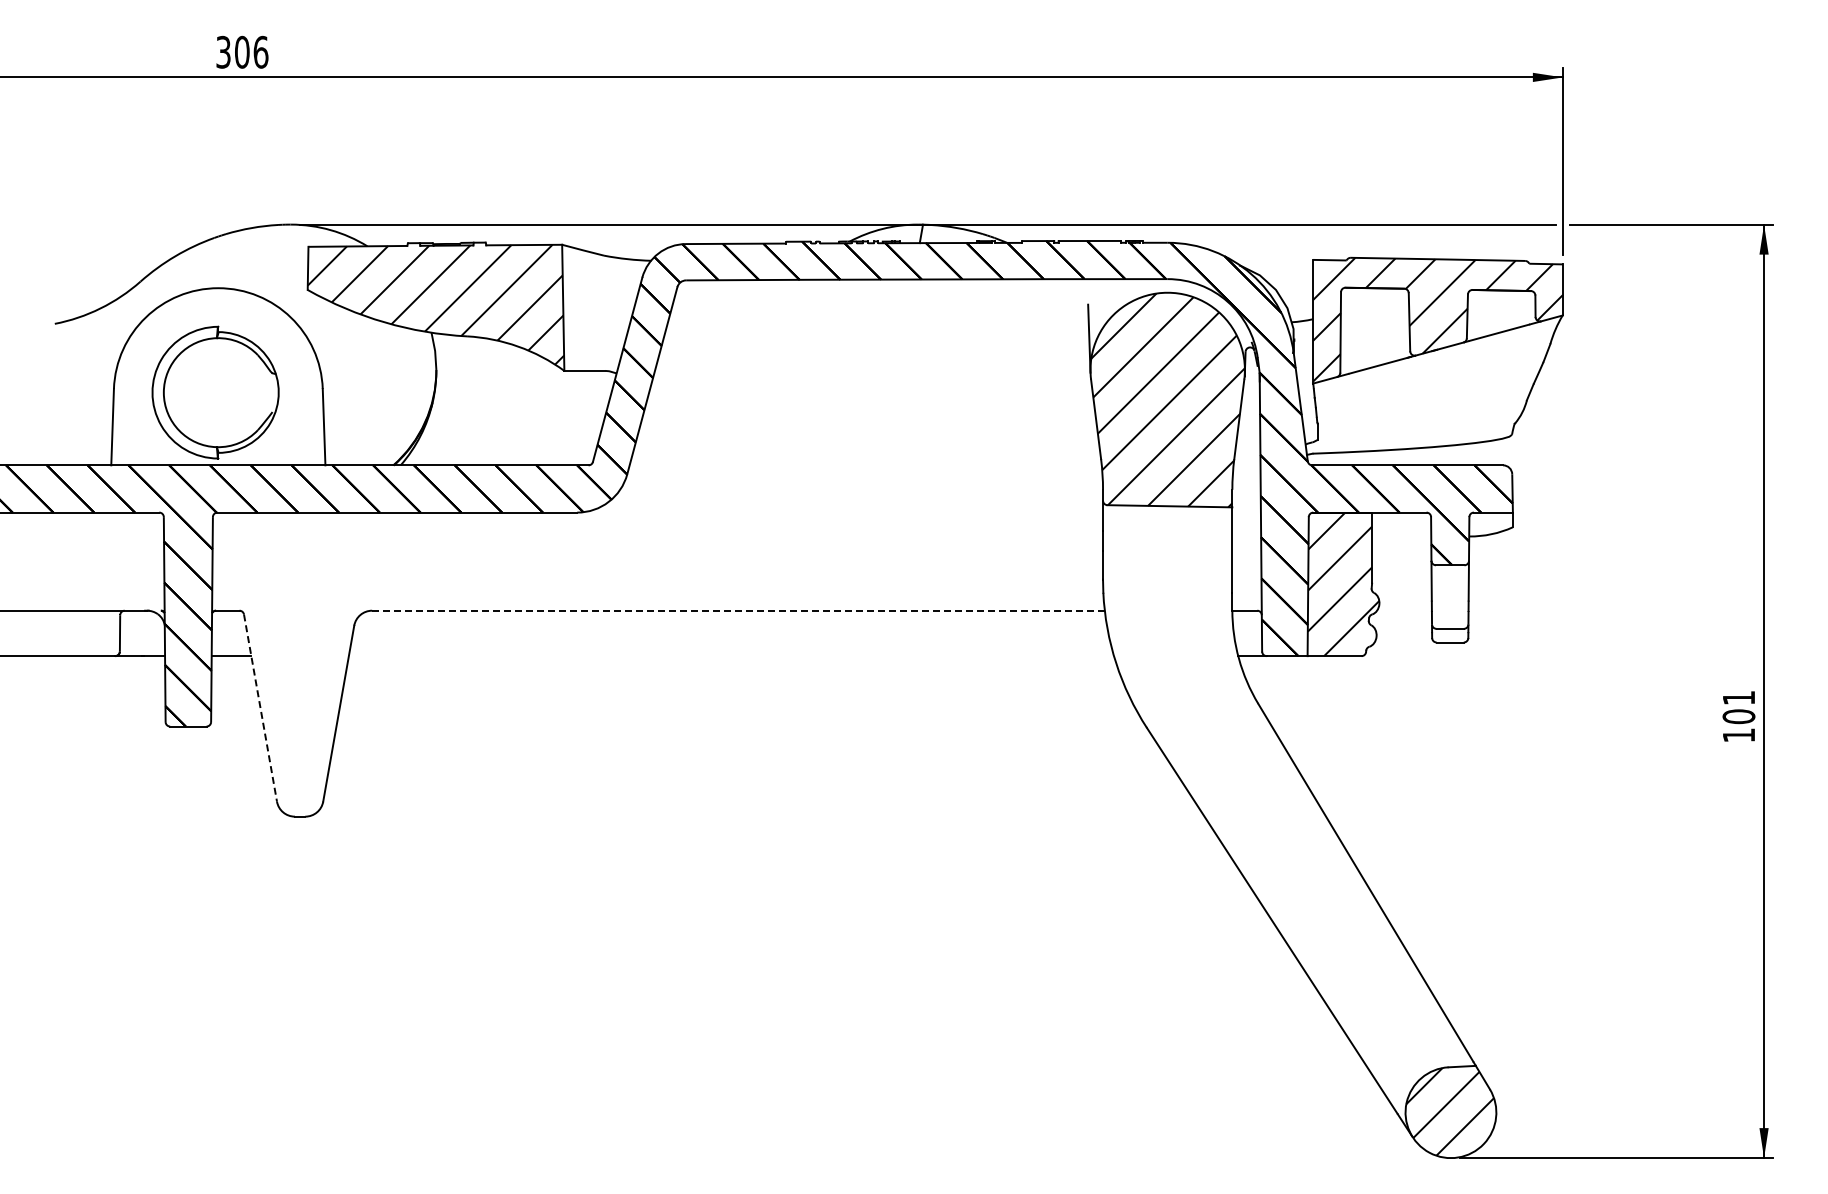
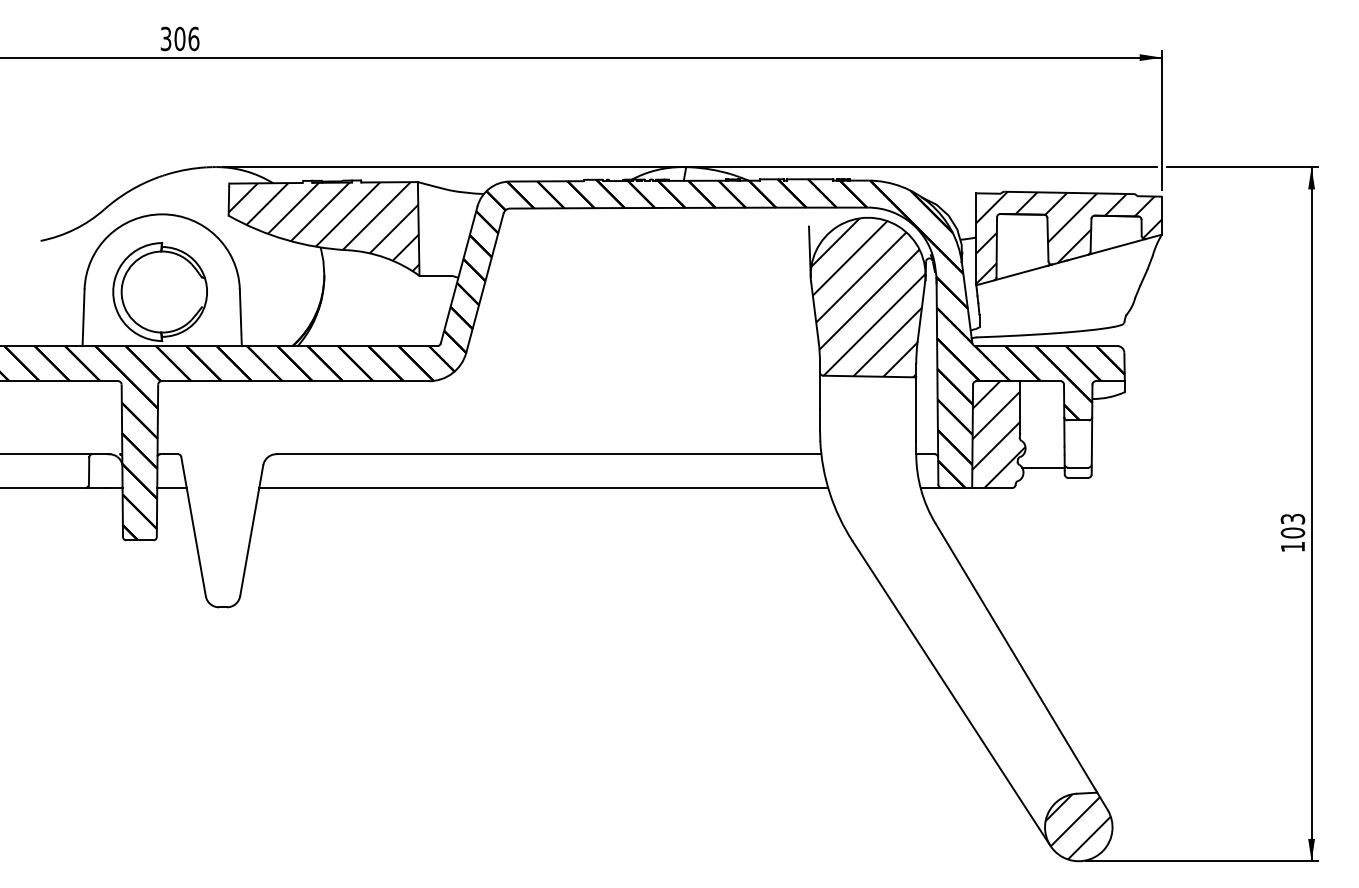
line: (738, 610) -> (548, 454), dashed -> solid
line: (1403, 628) -> (1043, 467), added
line: (731, 656) -> (543, 488), added
text: (1738, 698) -> (1292, 519), 101 -> 103
line: (260, 708) -> (193, 526), dashed -> solid

